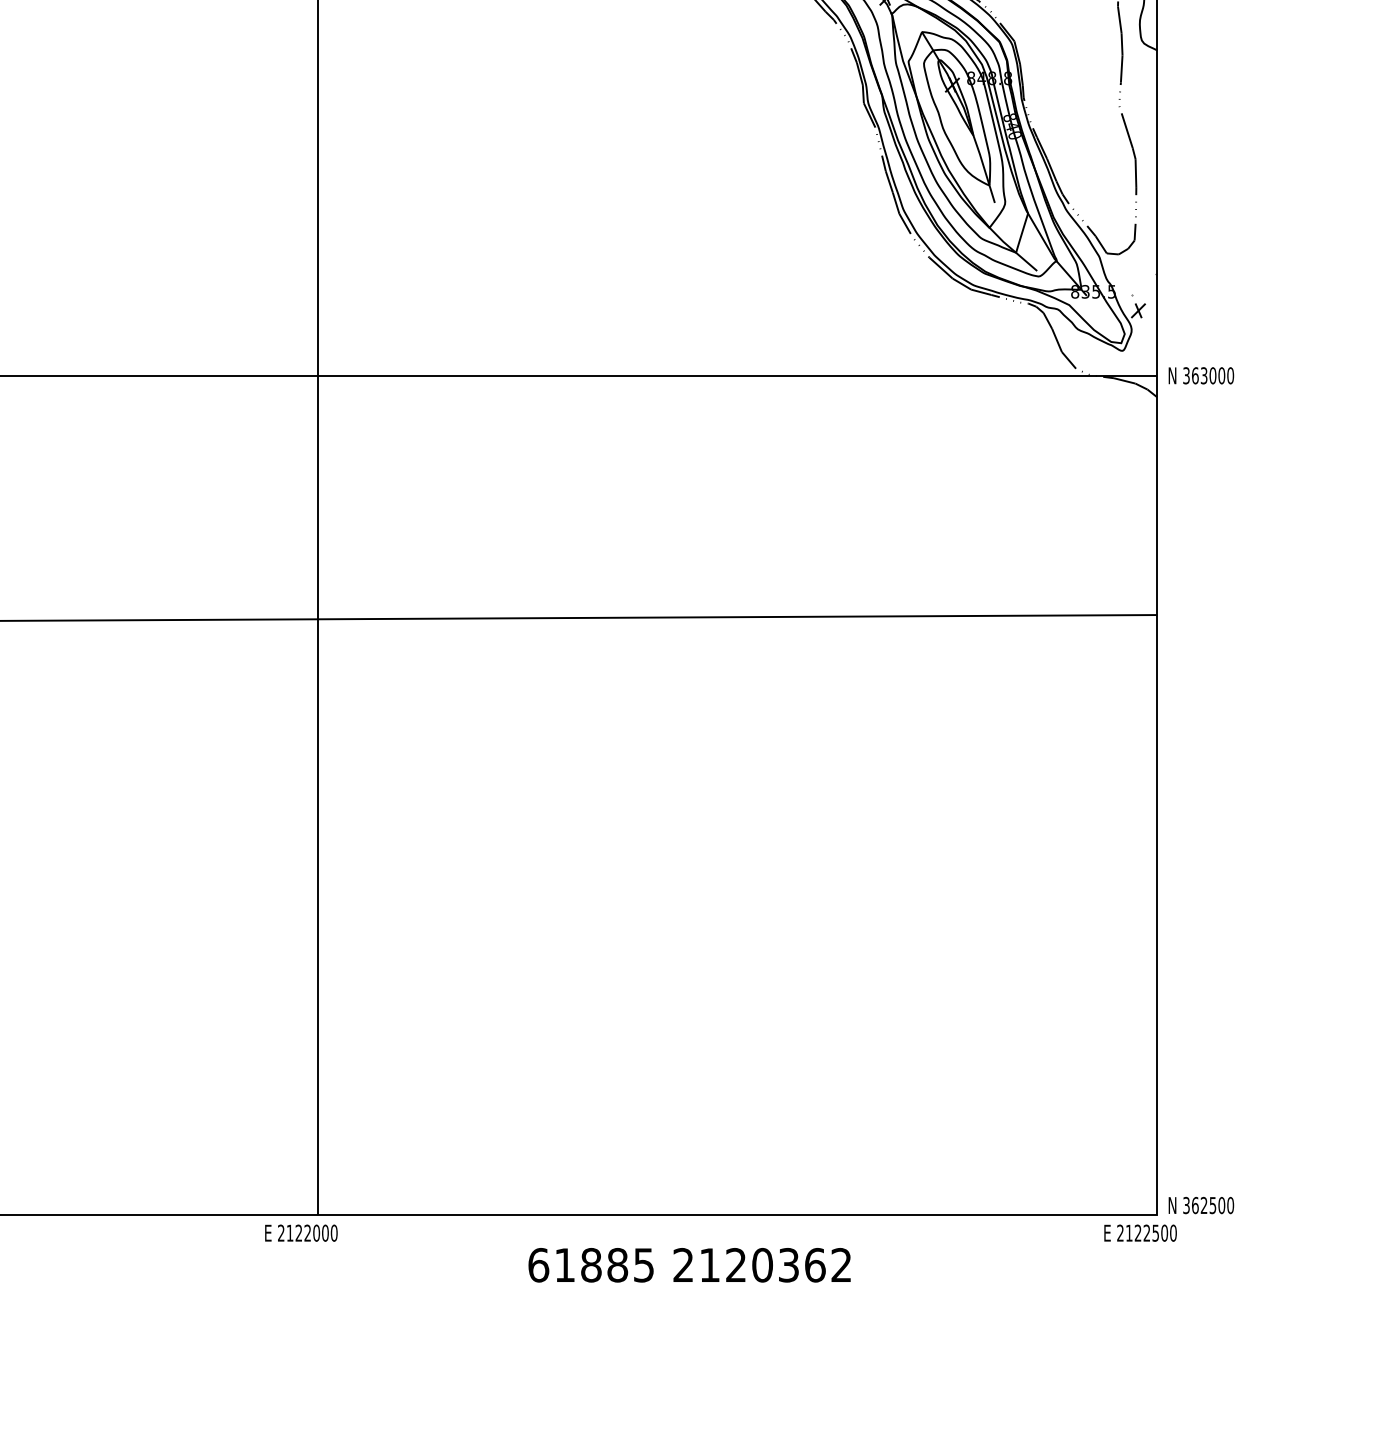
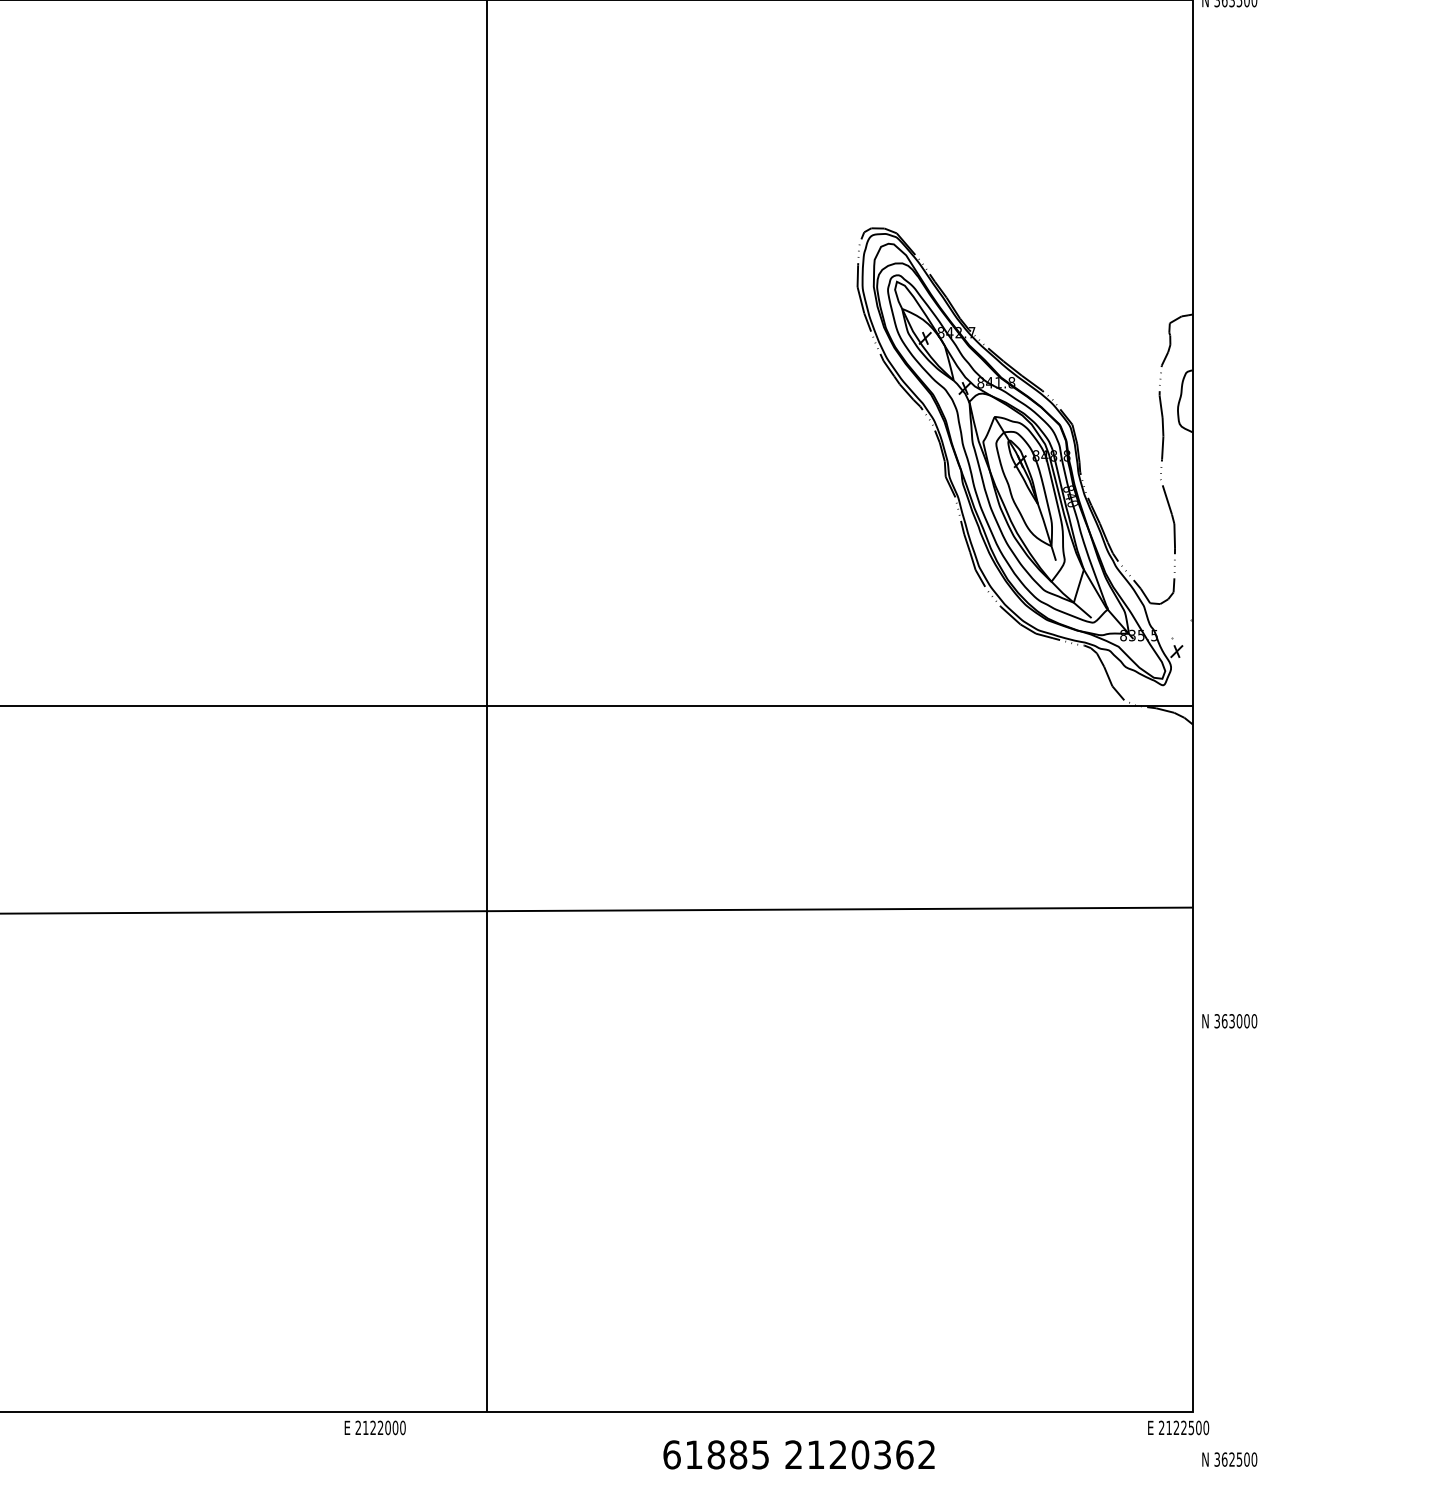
text: (1201, 376) -> (1229, 1021), moved
text: (1201, 1205) -> (1229, 1459), moved
text: (300, 1232) -> (374, 1427), moved

